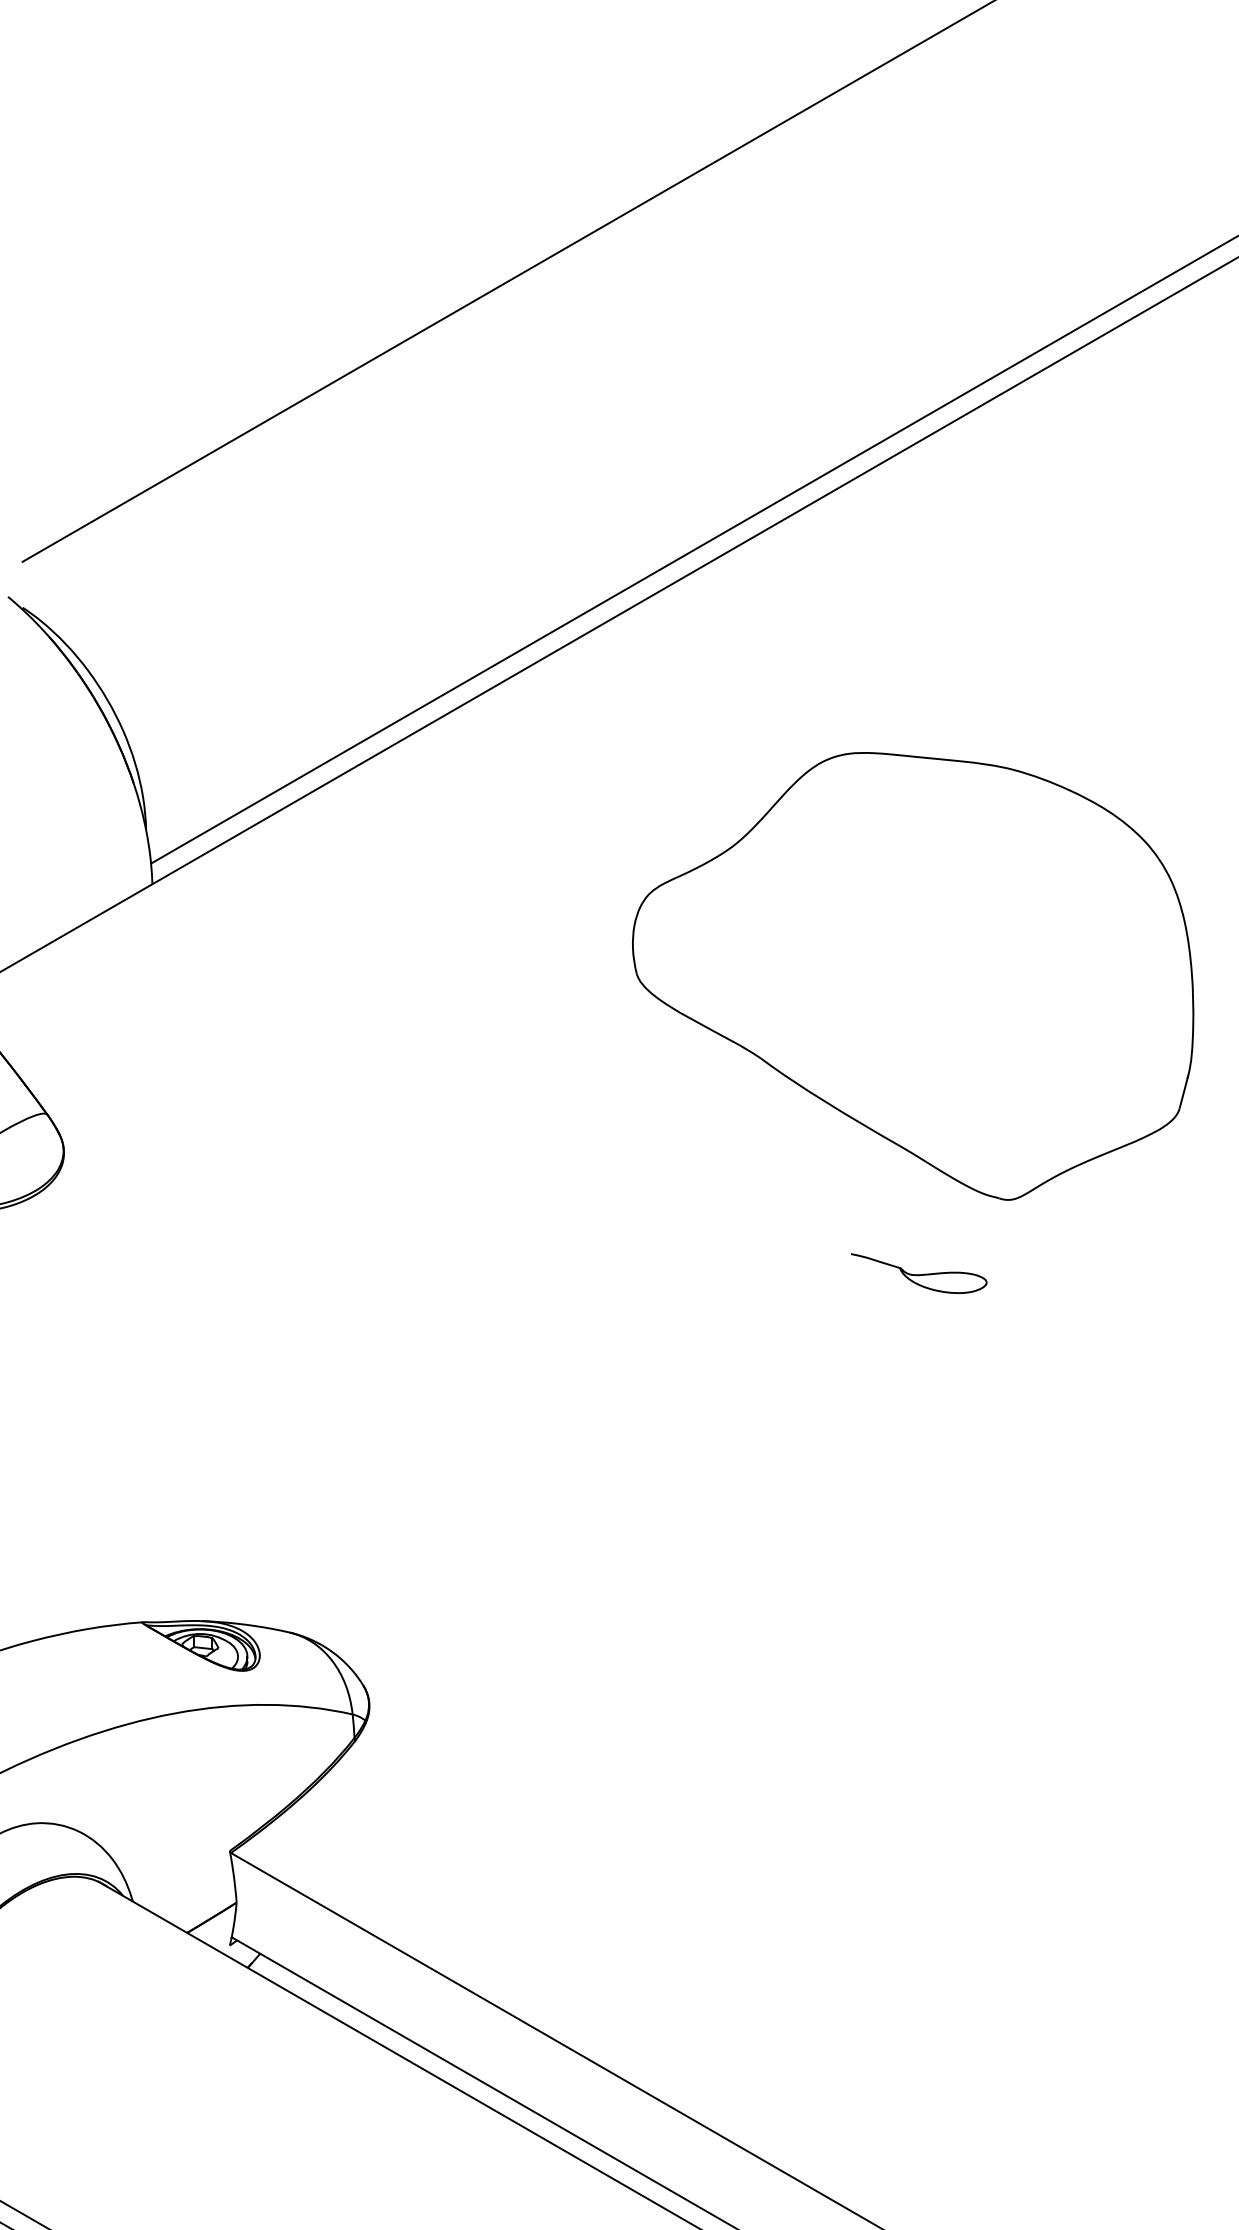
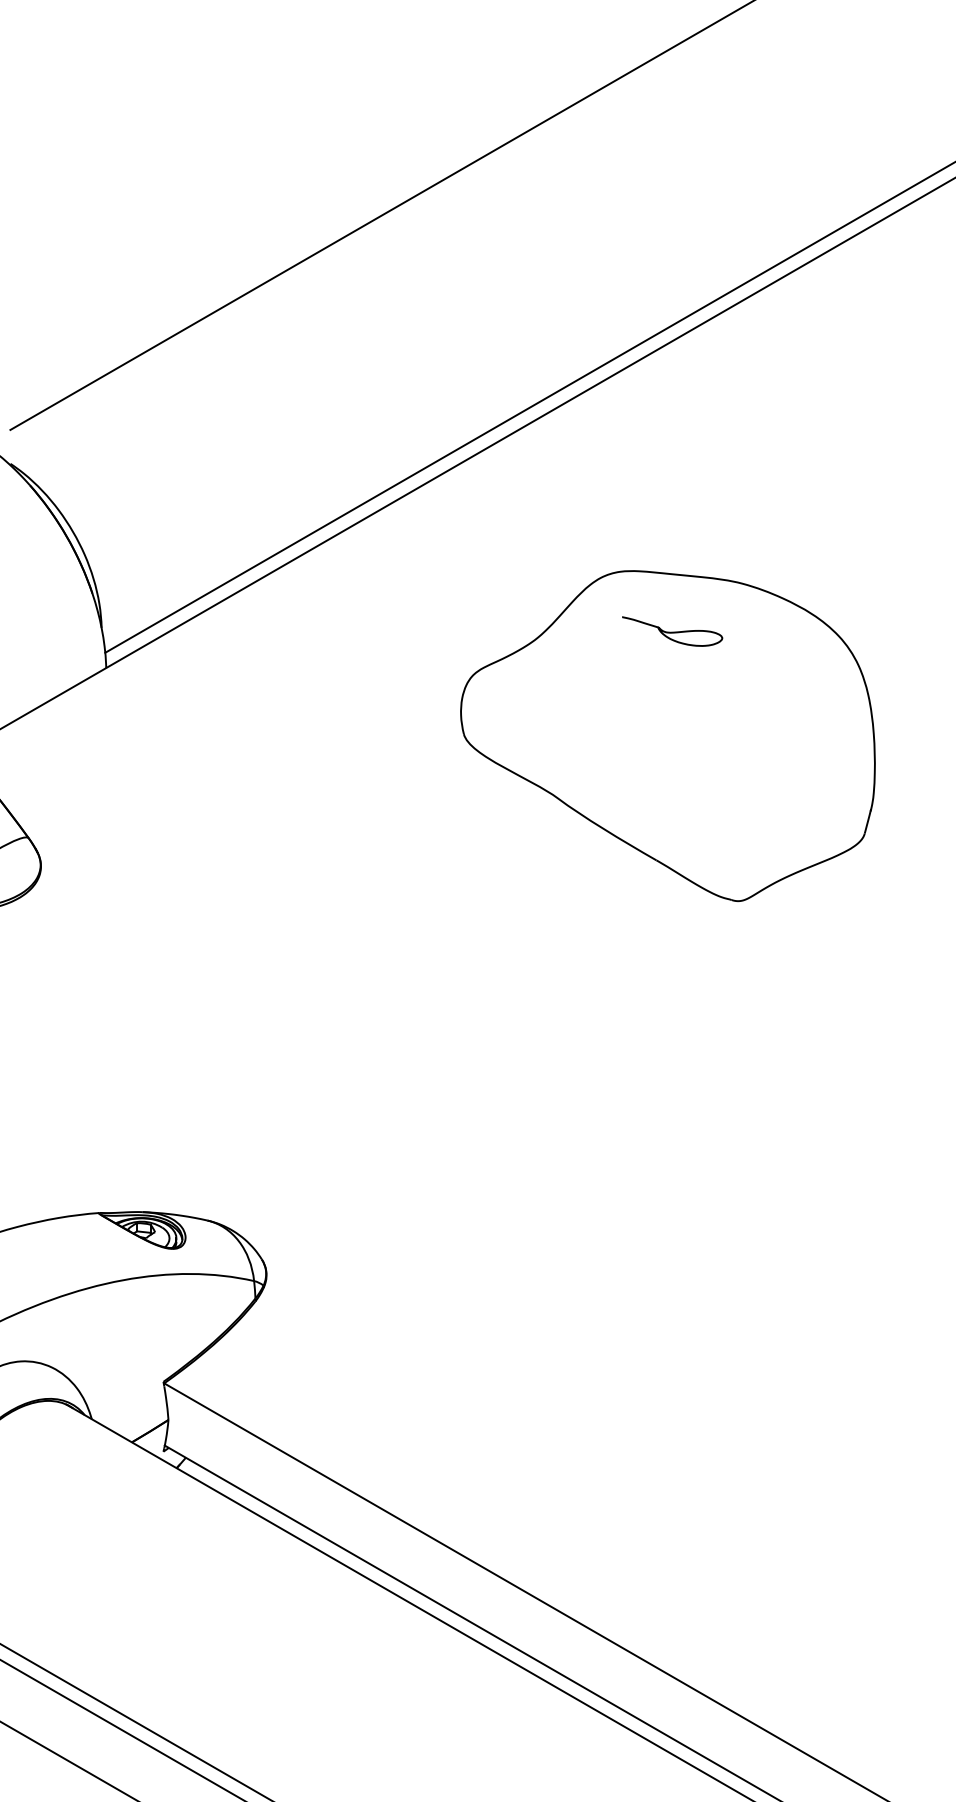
part: (919, 1273) -> (672, 631), moved

